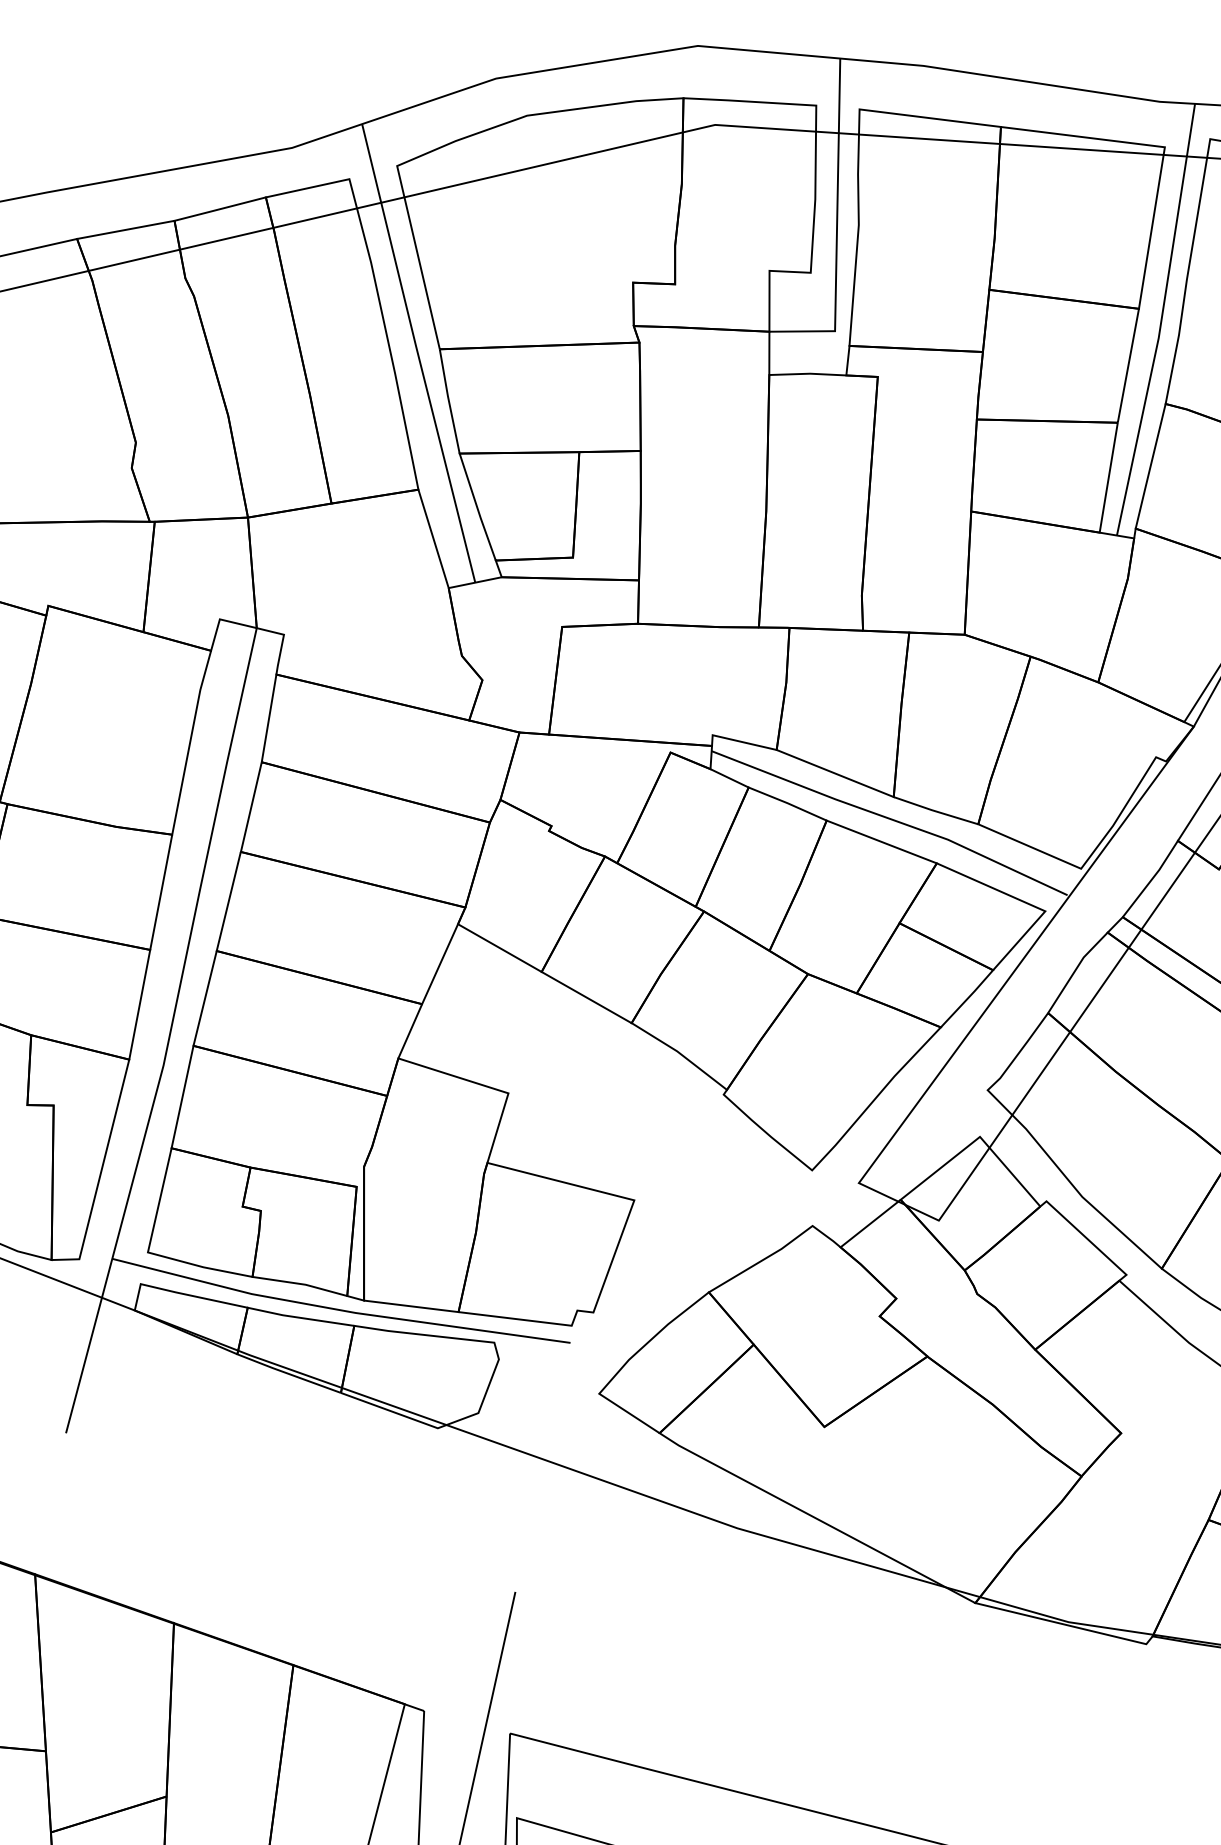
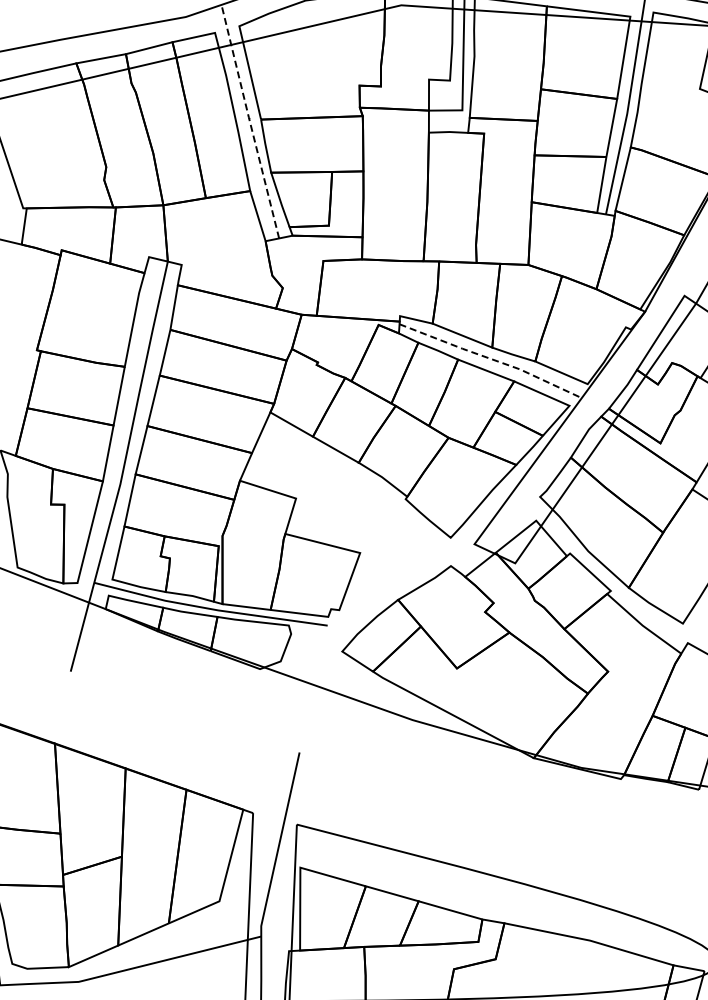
line: (417, 351) -> (249, 120), solid -> dashed
line: (892, 820) -> (491, 359), solid -> dashed

